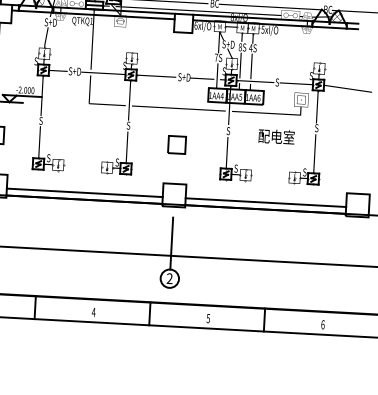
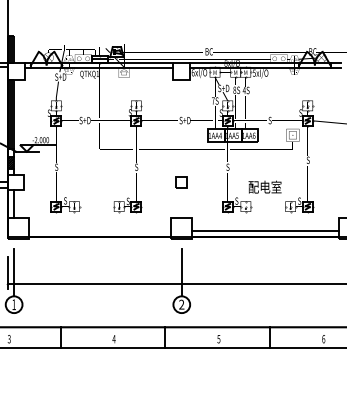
text: (275, 136) -> (264, 186), moved
part: (176, 144) -> (181, 182), size x0.7
line: (84, 192) -> (99, 230), removed

